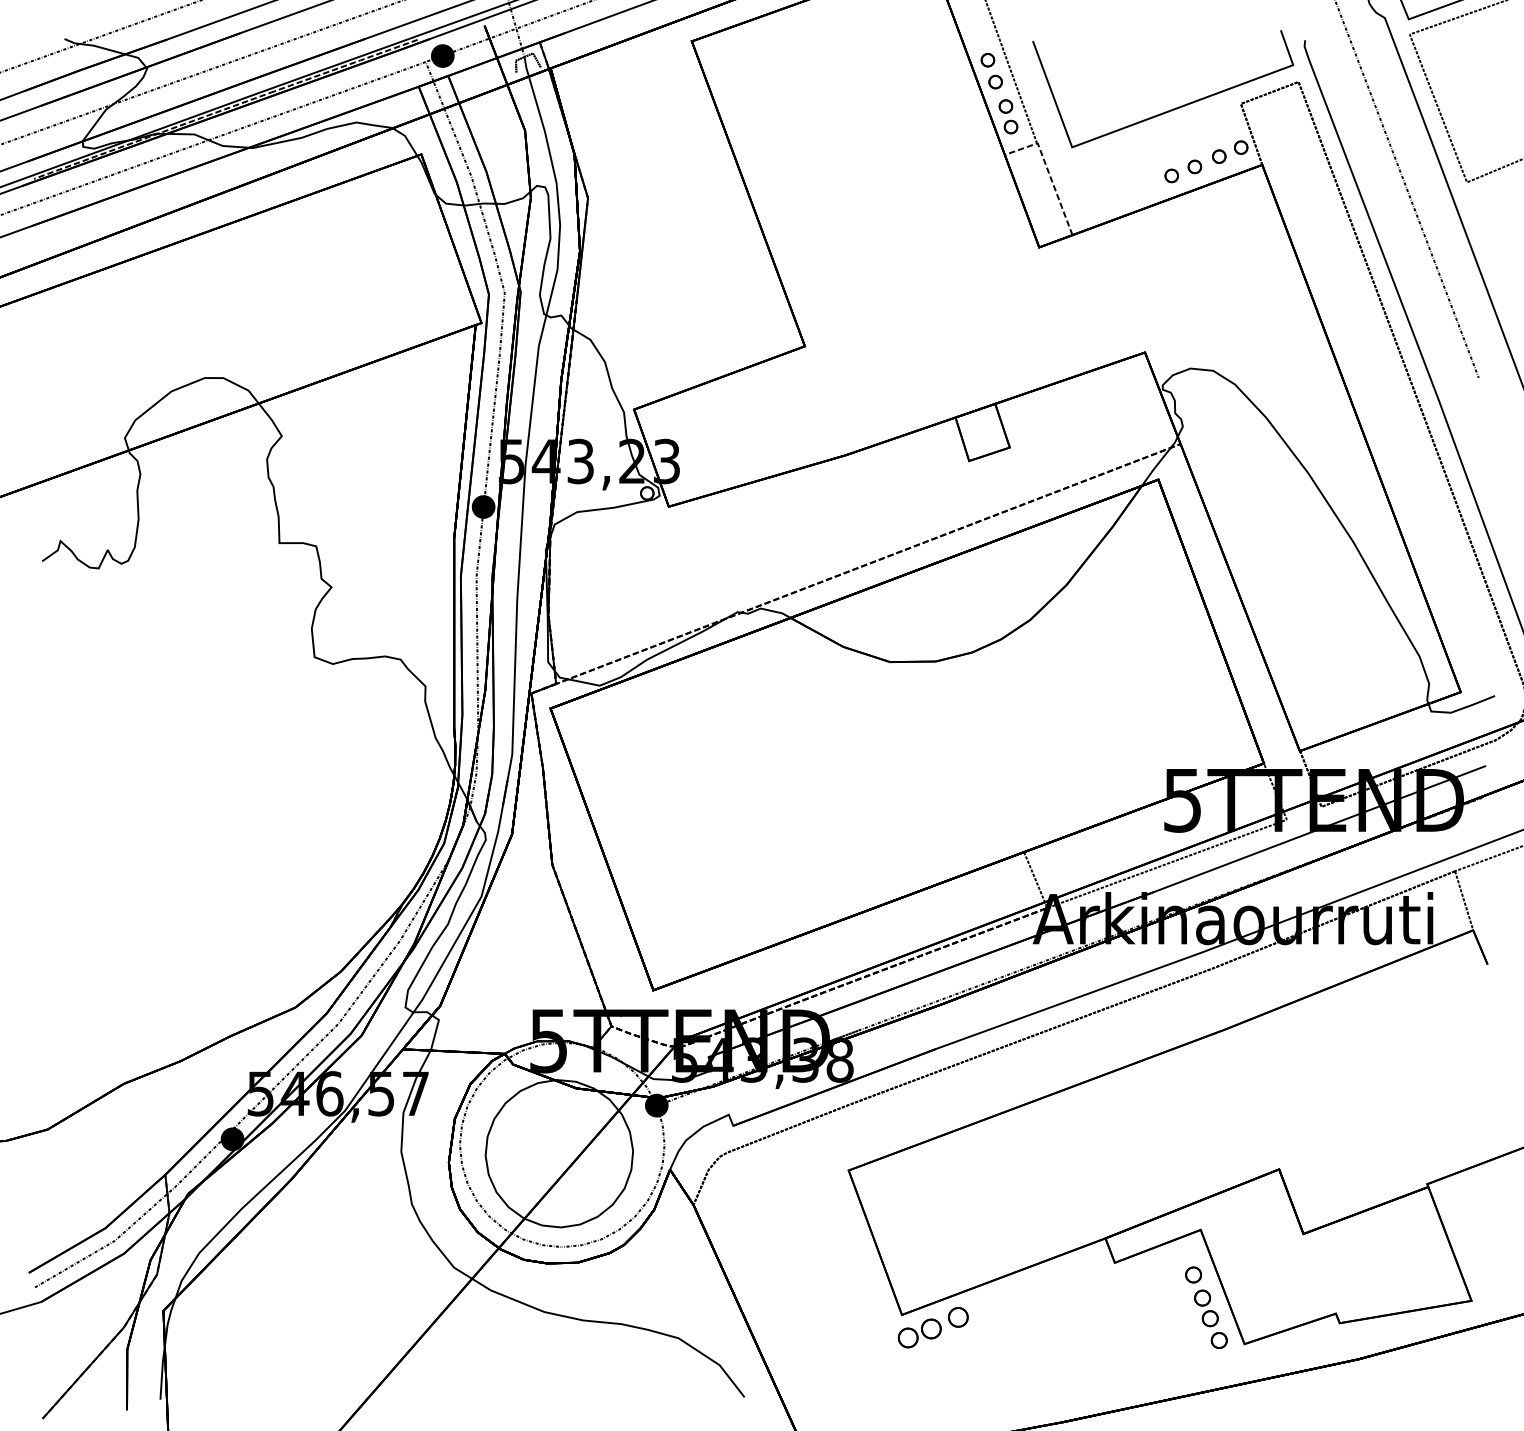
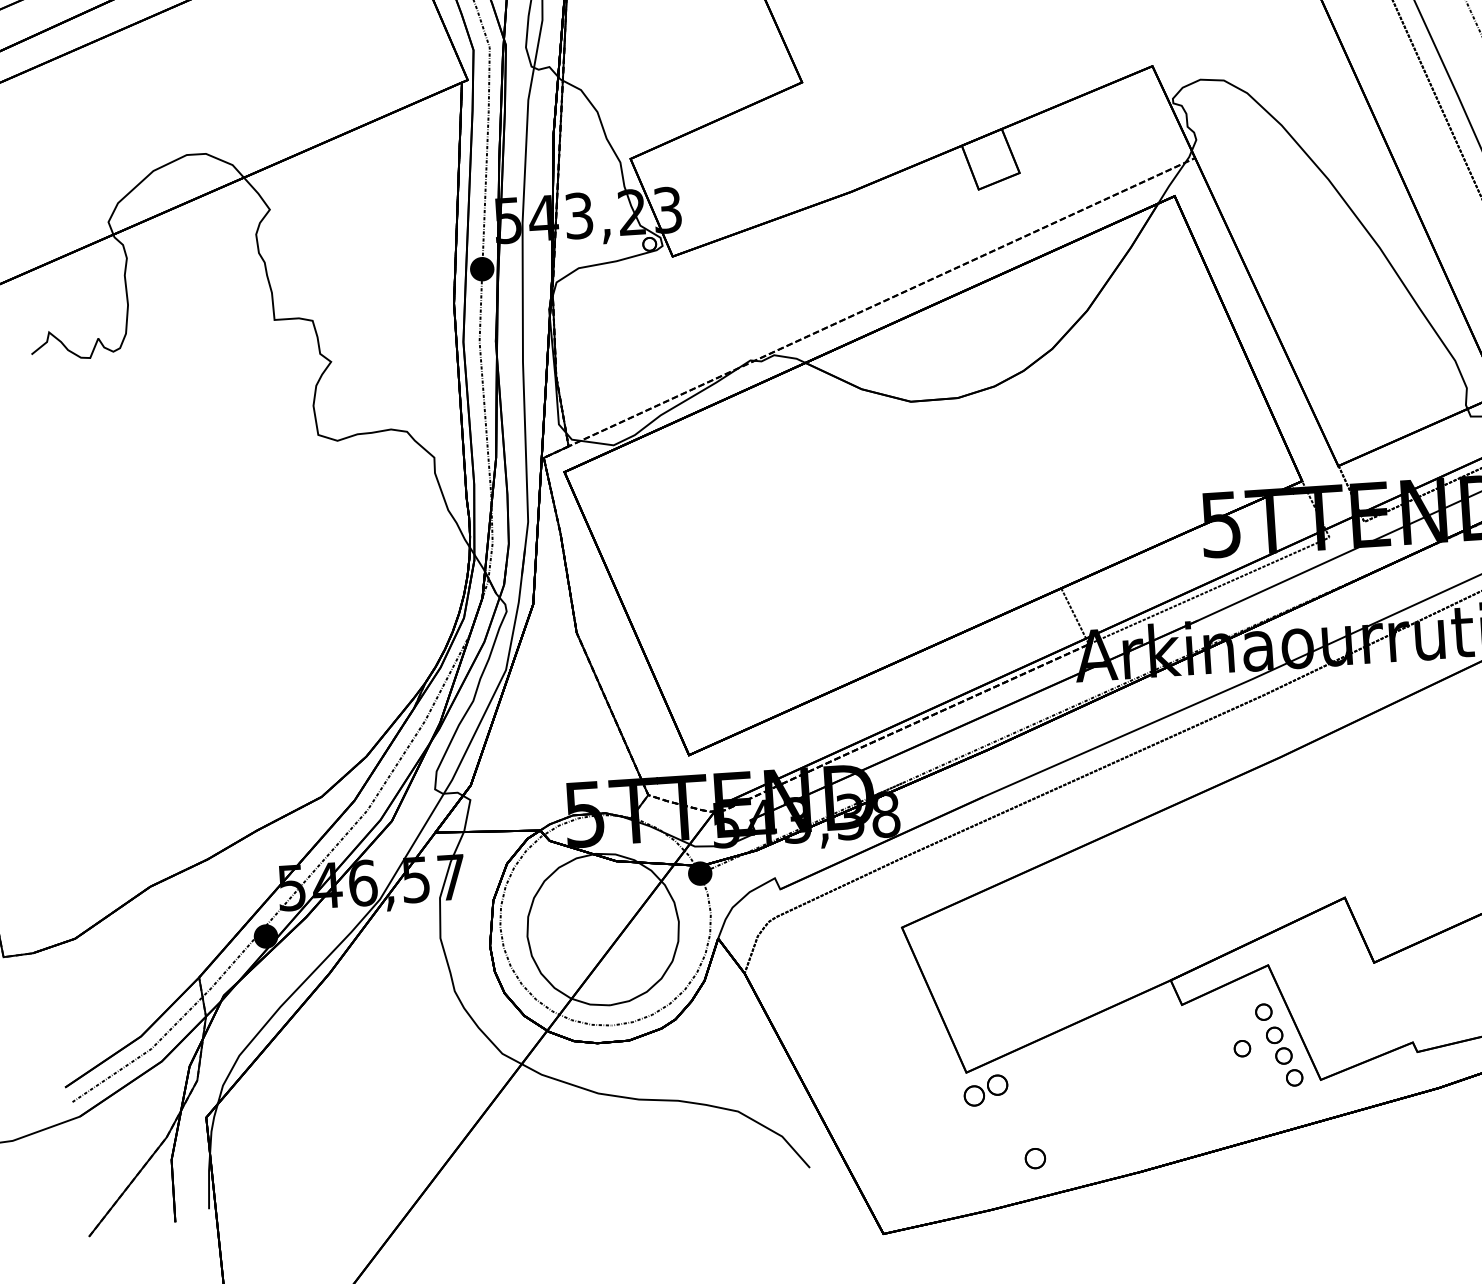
part: (1170, 1308) -> (1242, 1048), added
part: (958, 1317) -> (1035, 1158), moved

